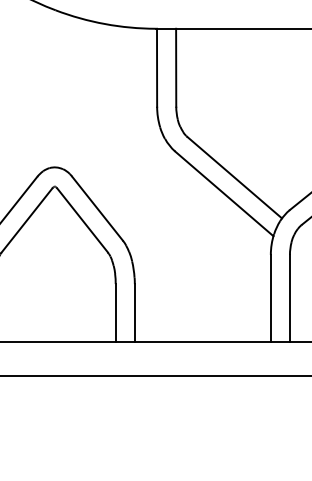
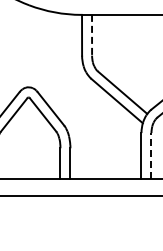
line: (177, 68) -> (92, 35), solid -> dashed
line: (290, 297) -> (151, 155), solid -> dashed

